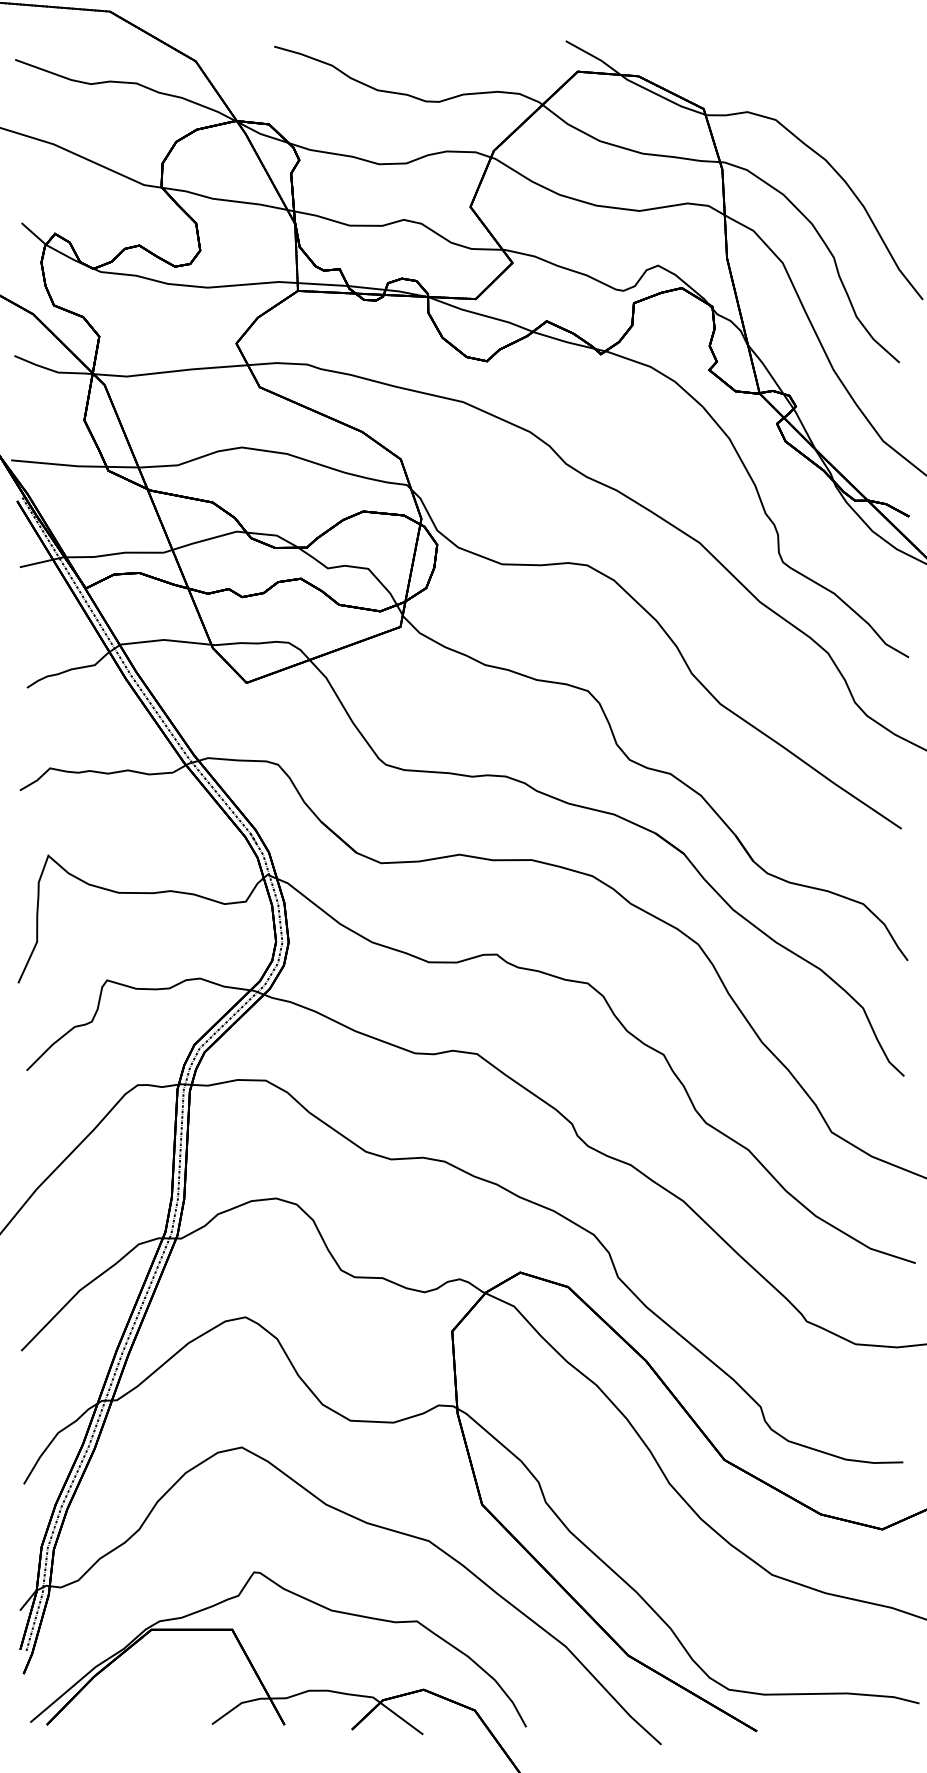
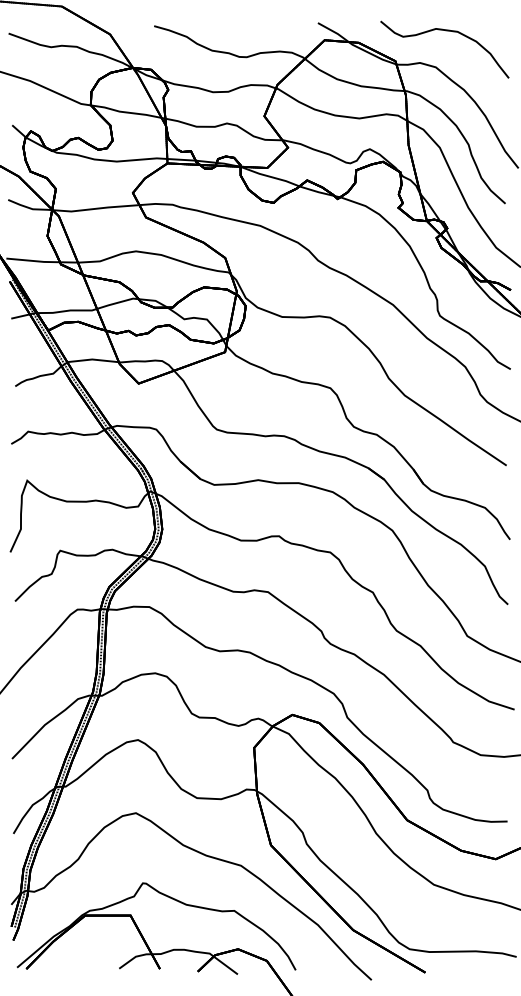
part: (792, 56) -> (445, 31), added

